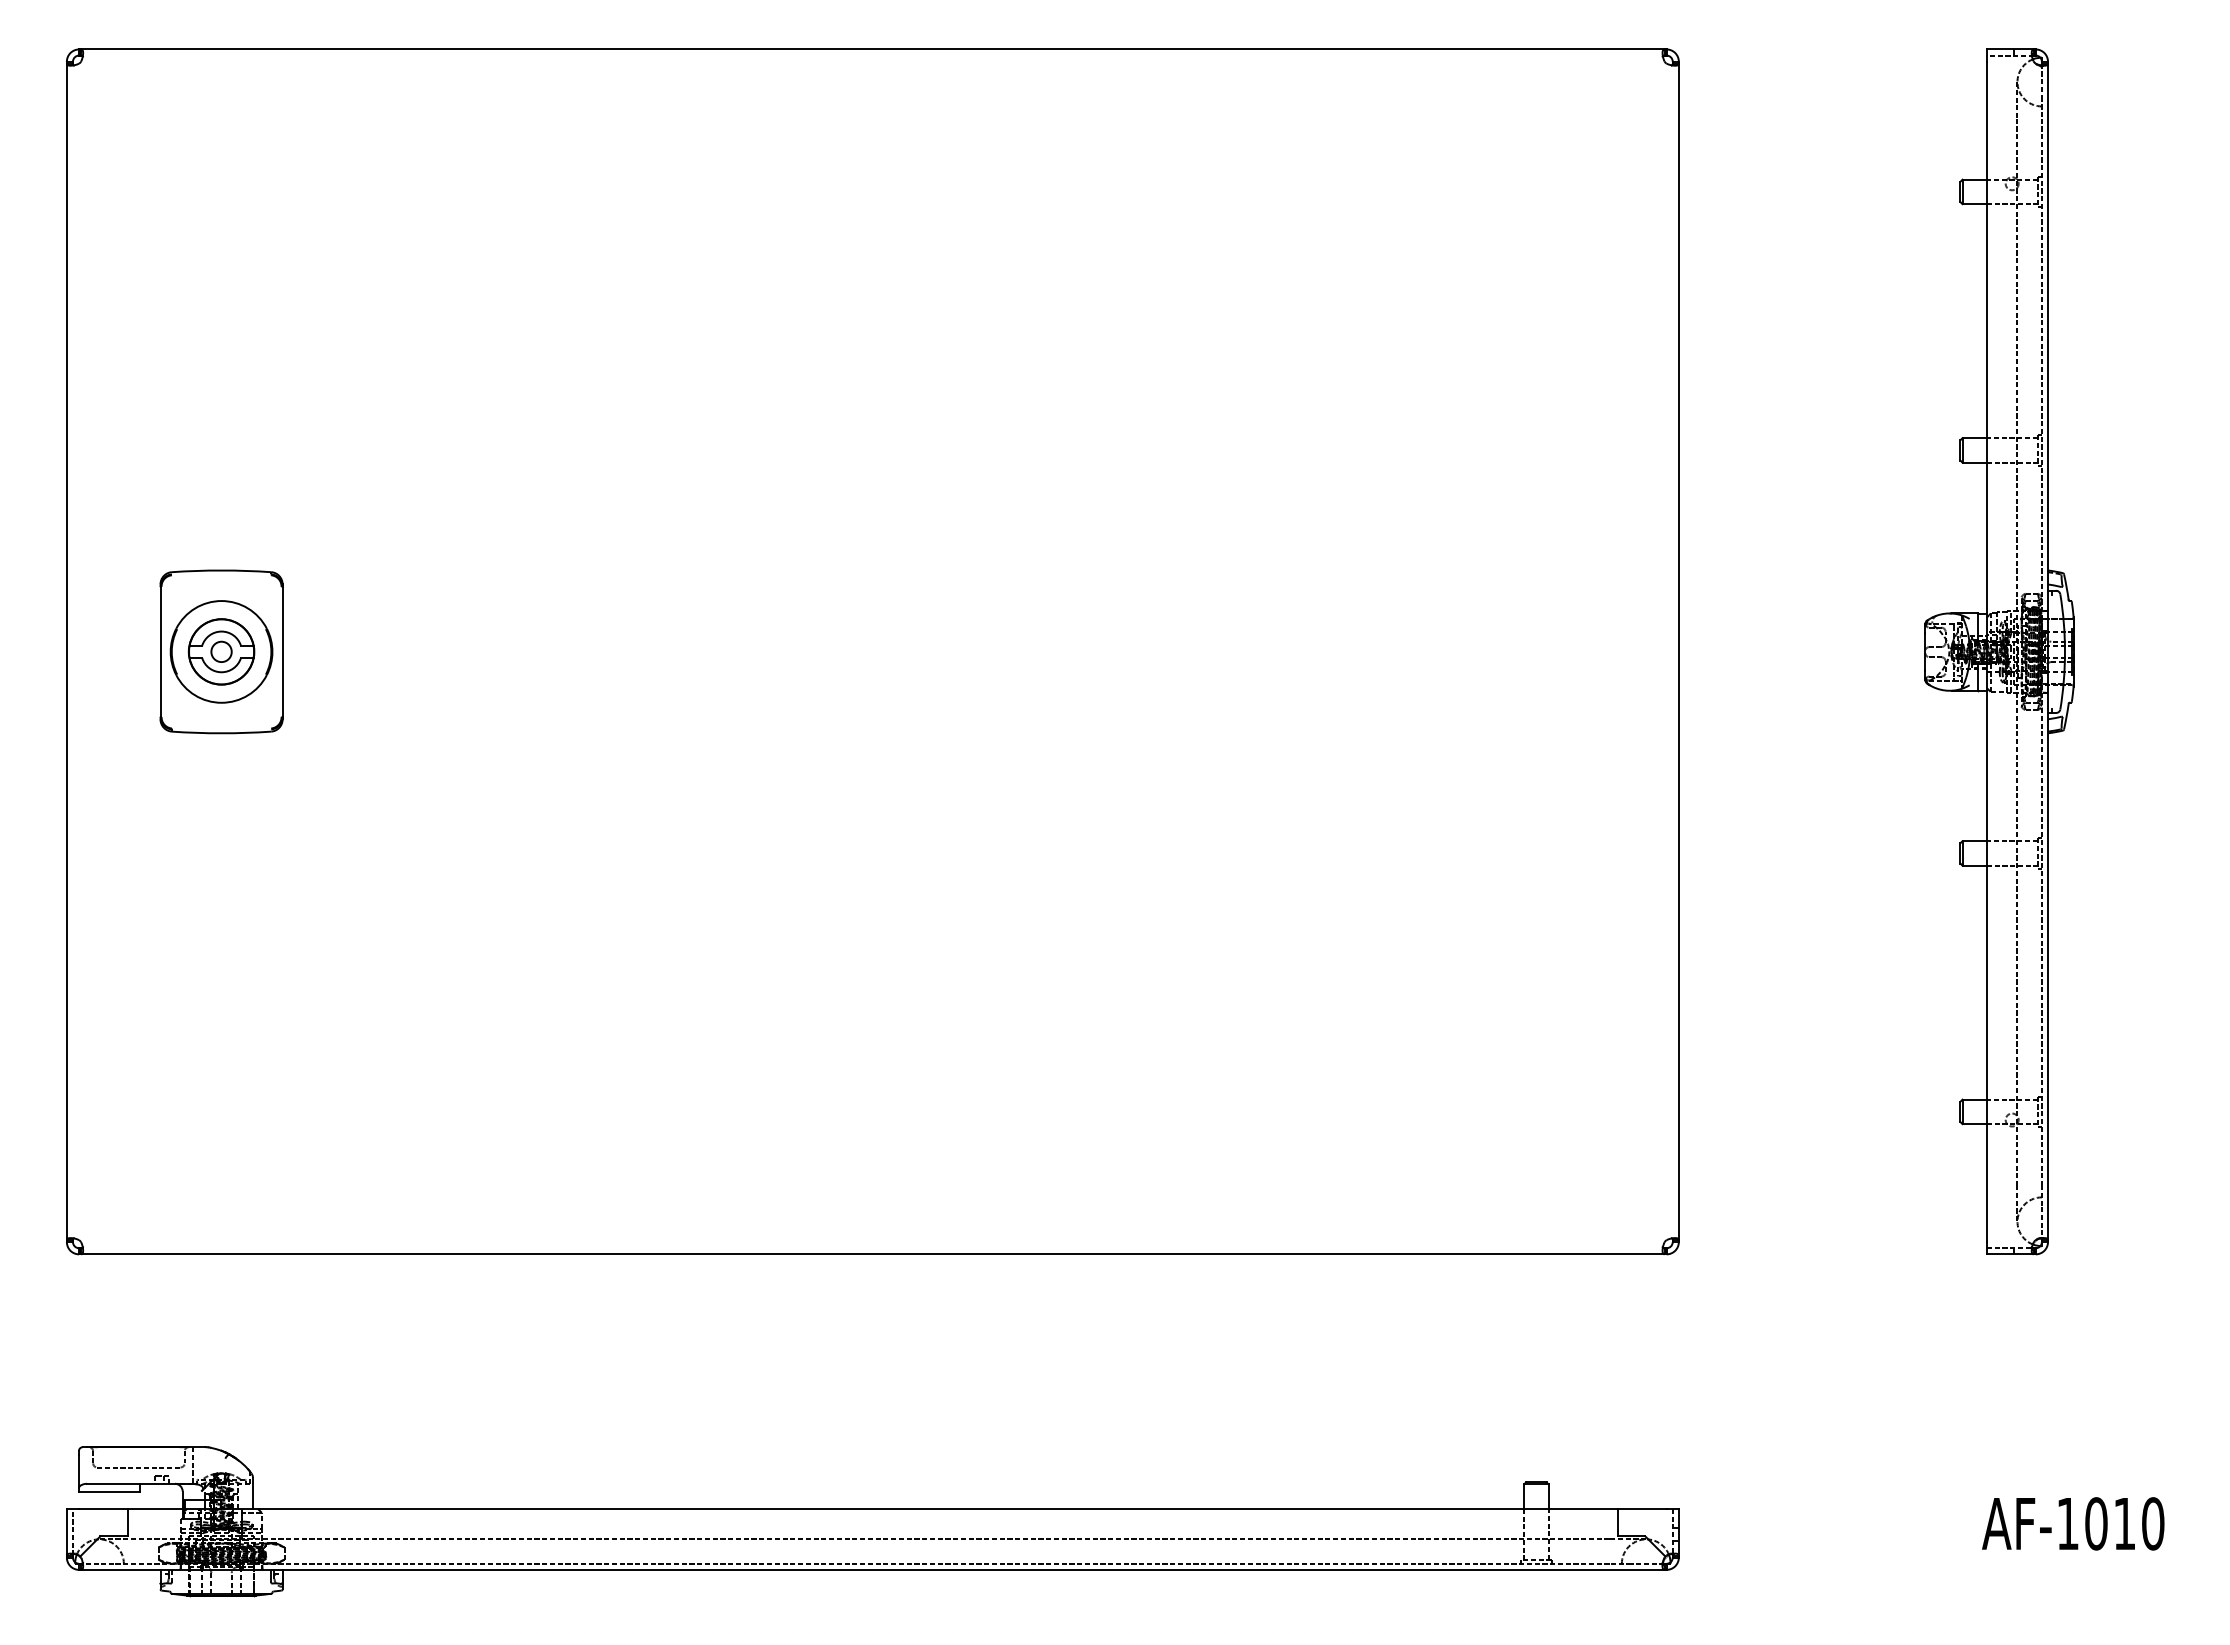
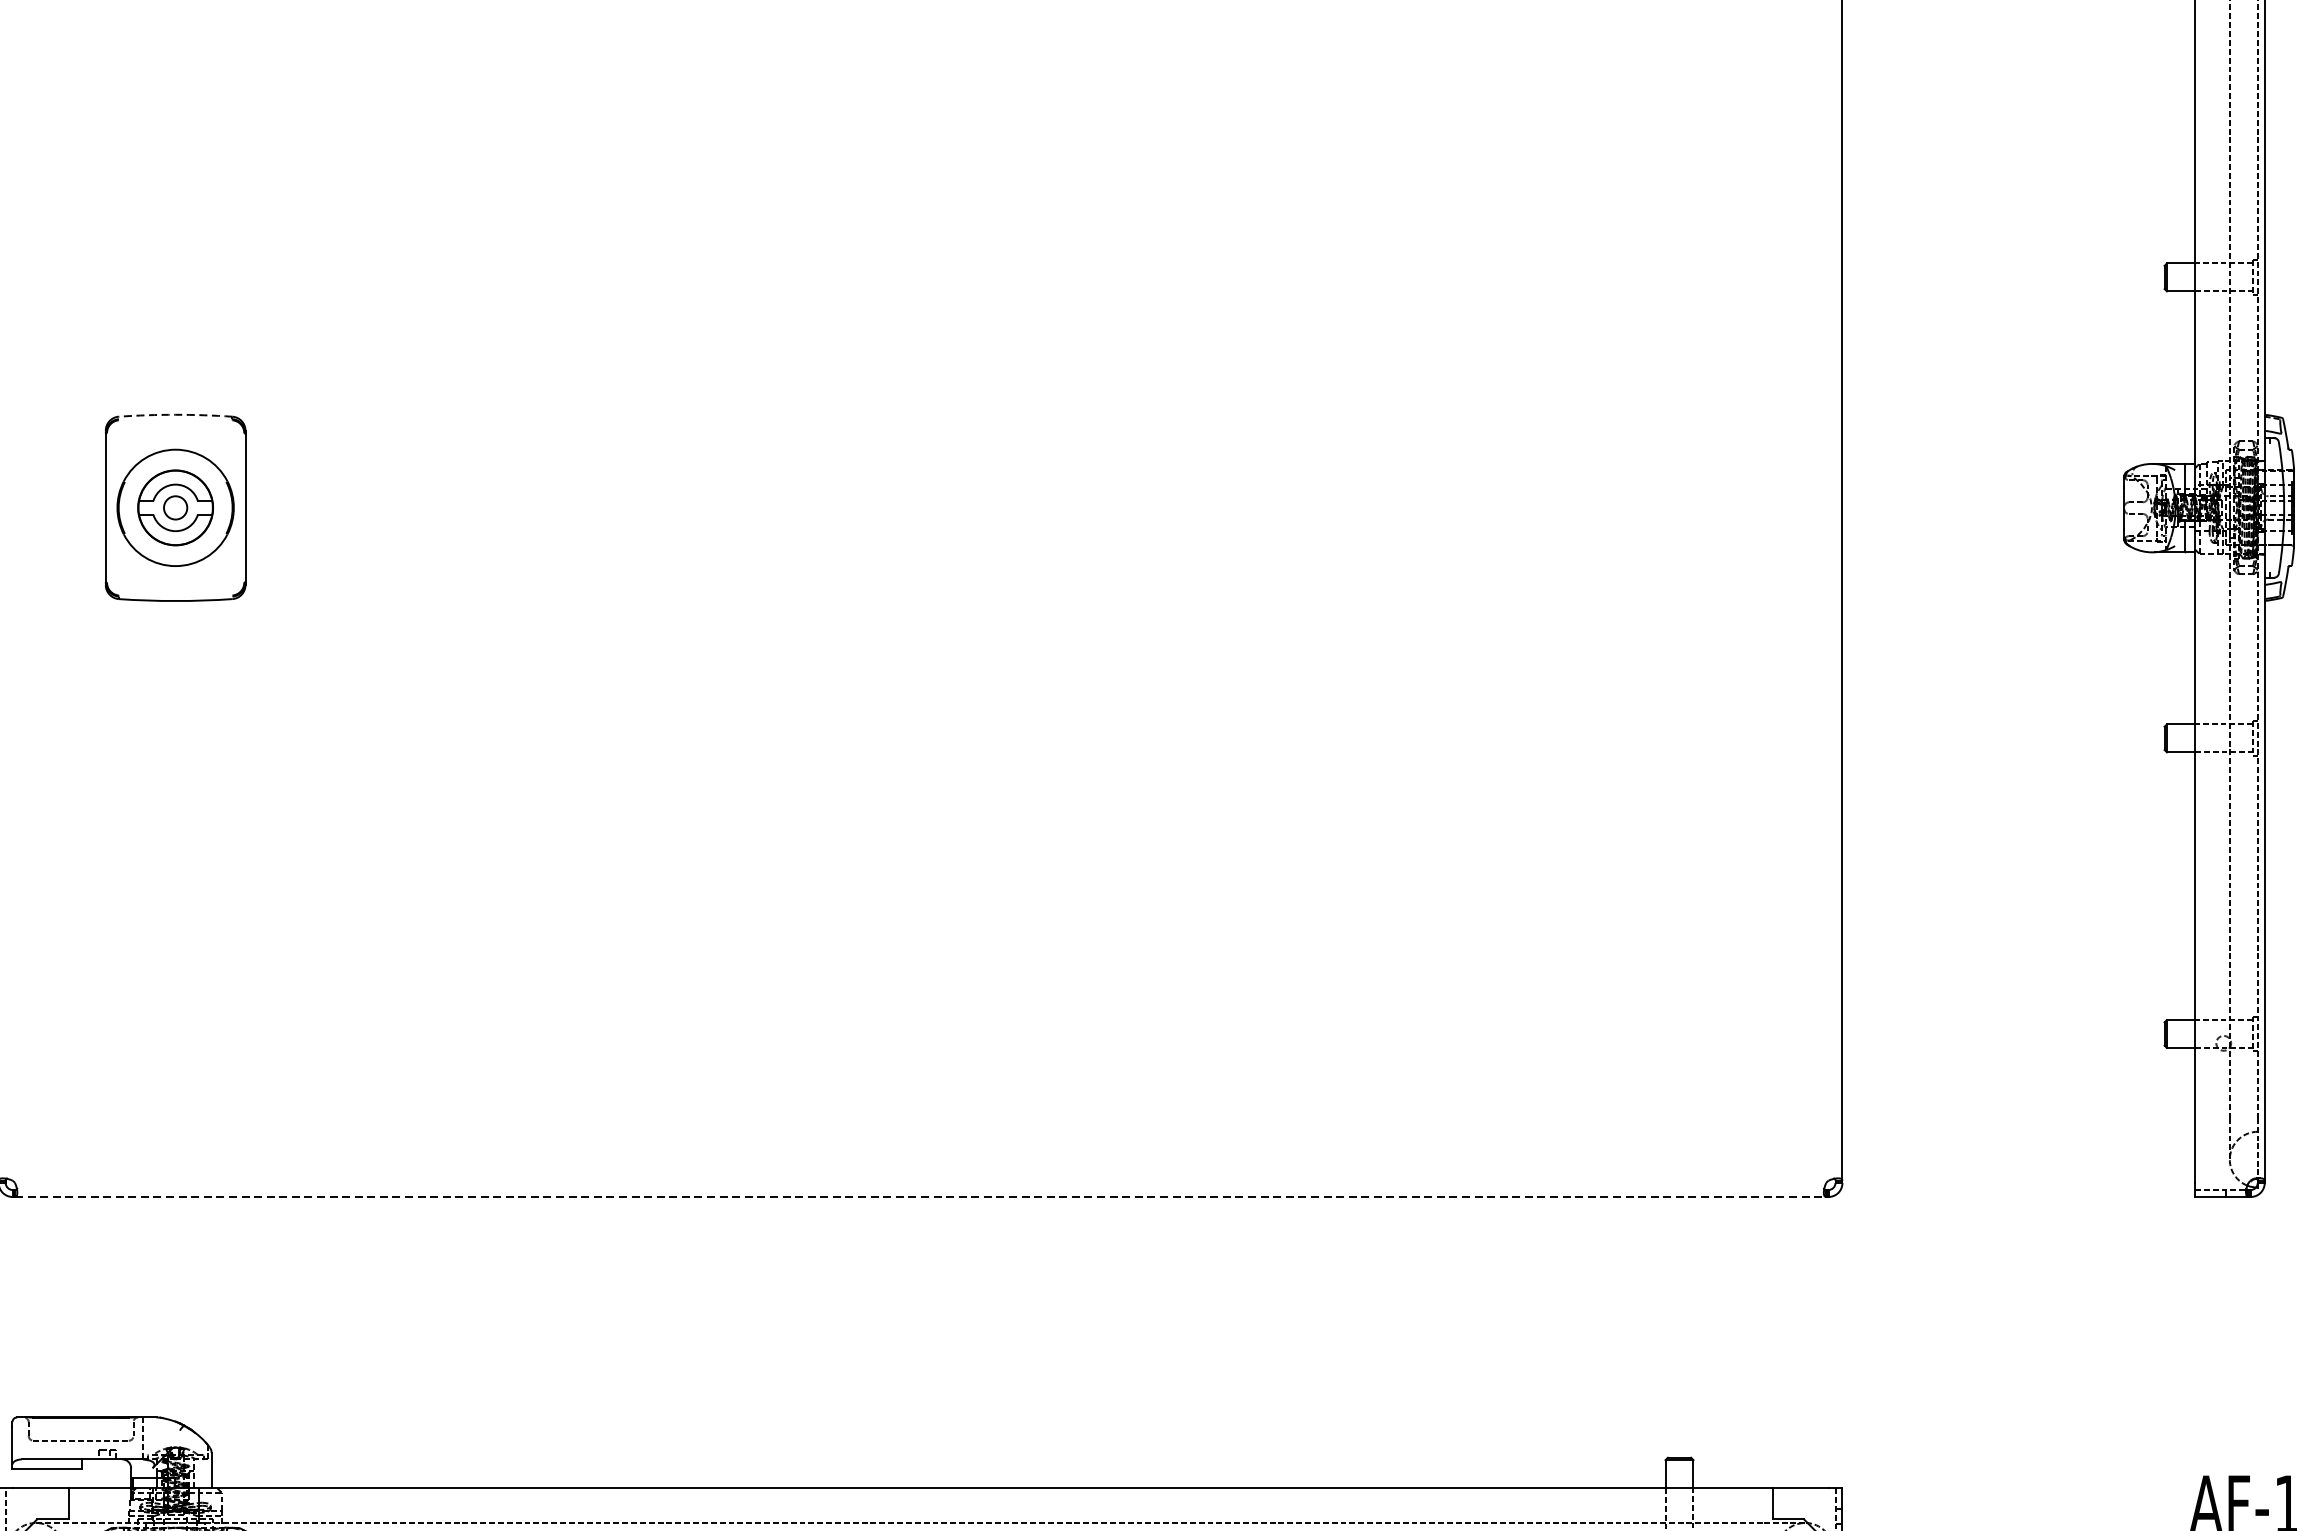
arc: (221, 570) -> (175, 414), solid -> dashed
line: (872, 1254) -> (920, 1197), solid -> dashed

